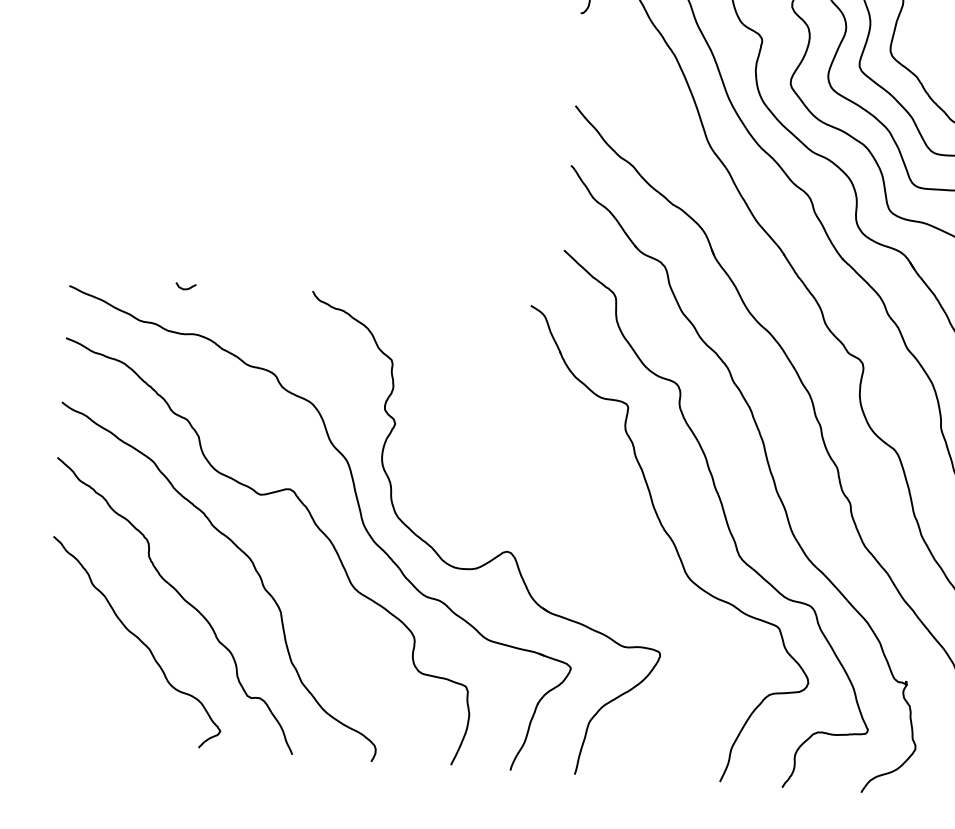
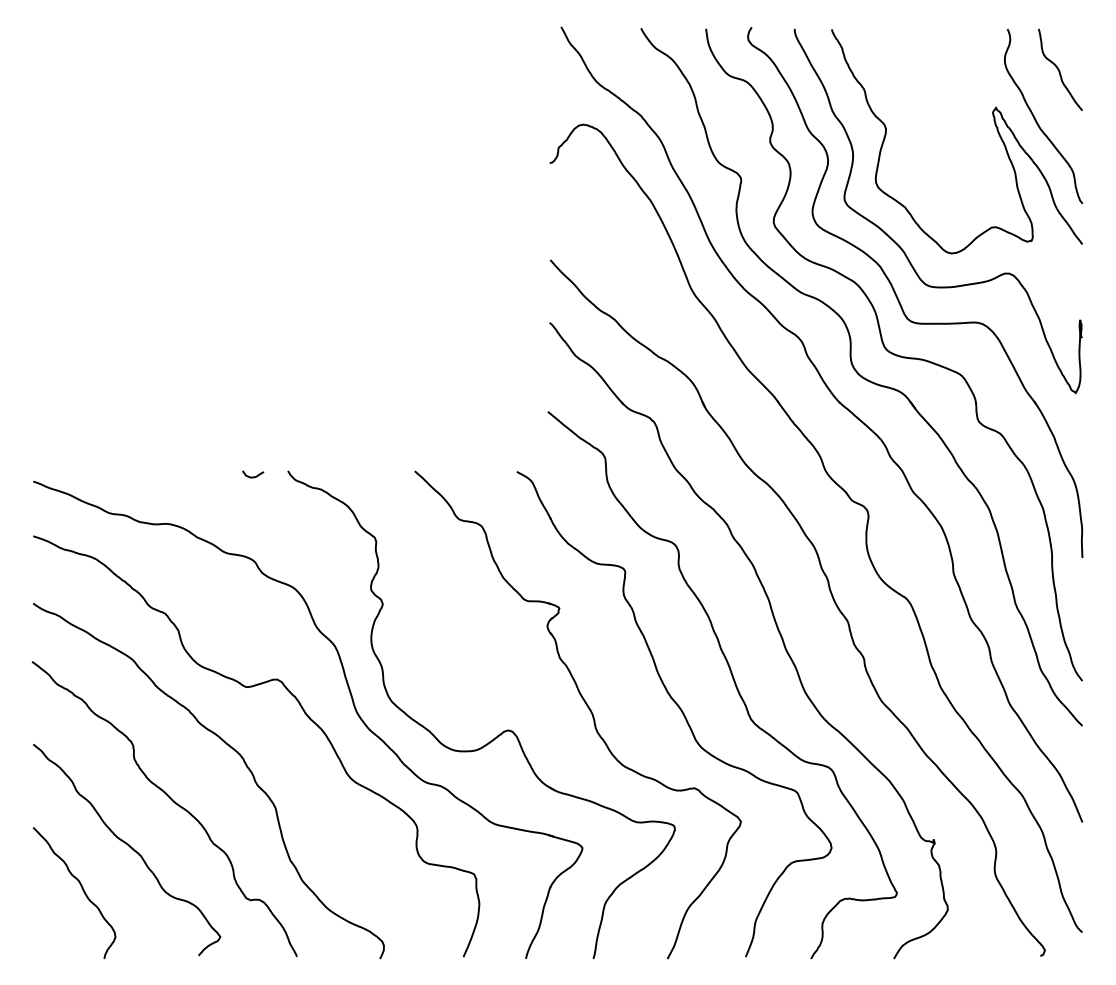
curve: (186, 288) -> (253, 476), moved
part: (584, 536) -> (588, 709), added
curve: (90, 676) -> (81, 888), added

